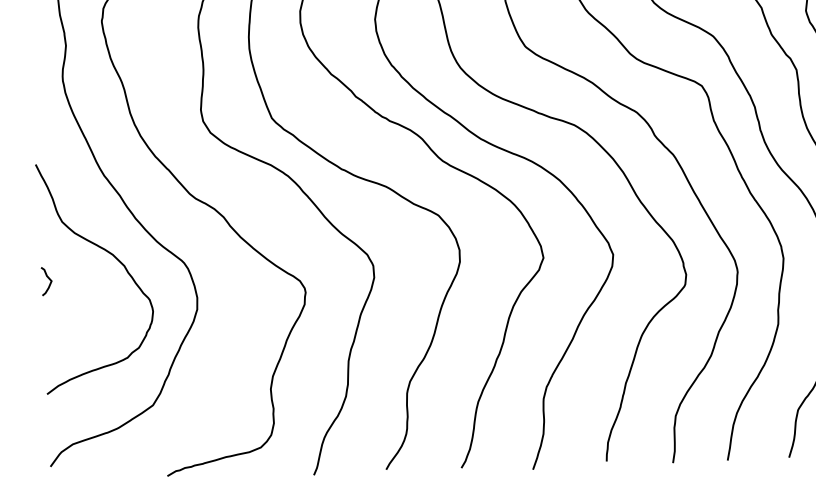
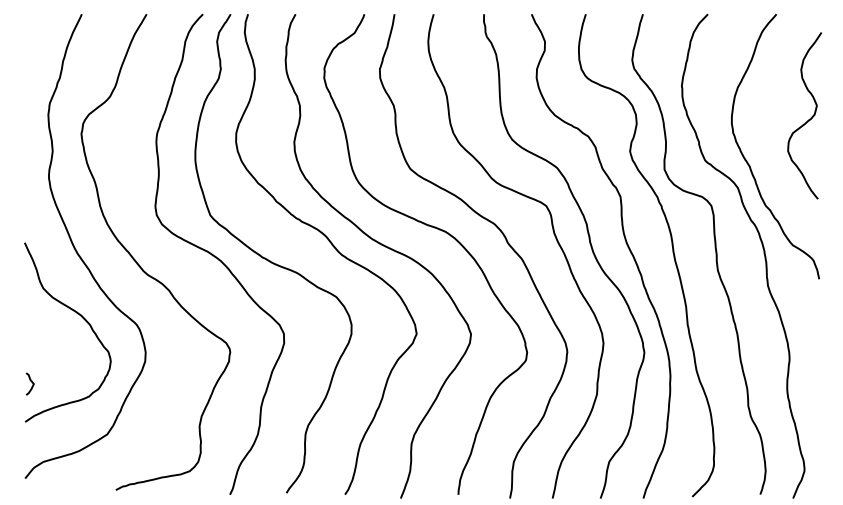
curve: (47, 278) -> (30, 381), moved

